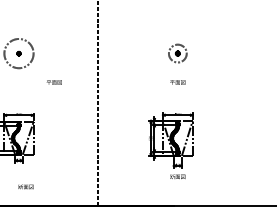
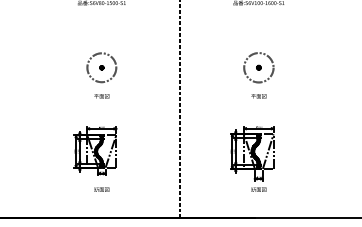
circle: (177, 53) -> (258, 67), size x1.67
text: (54, 82) -> (101, 96), moved
text: (25, 186) -> (101, 189), moved

